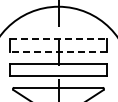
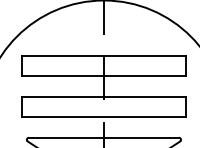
line: (58, 39) -> (103, 55), dashed -> solid
line: (58, 51) -> (103, 76), dashed -> solid

